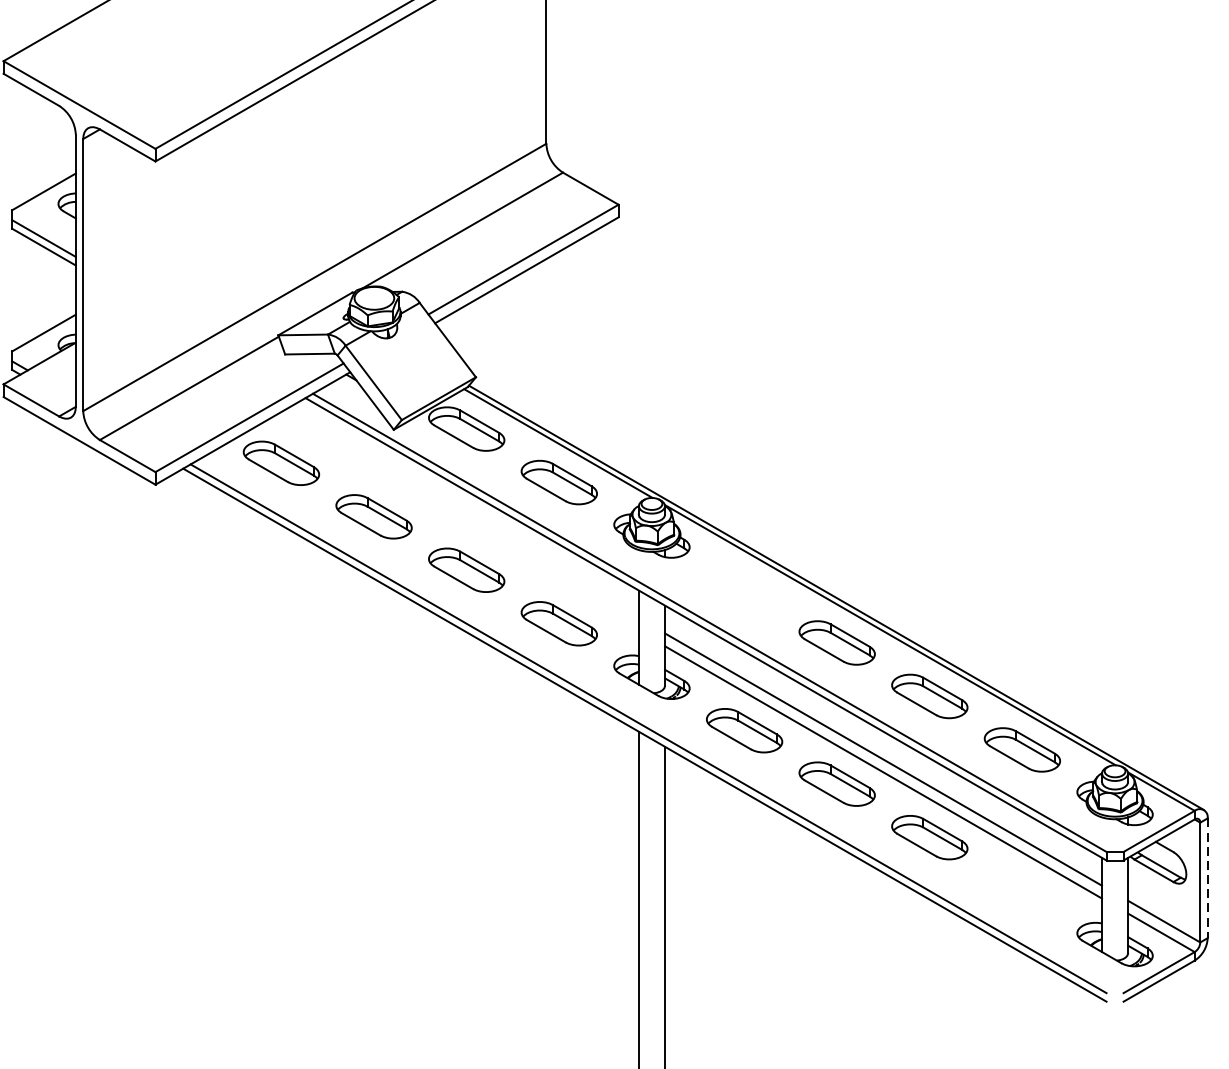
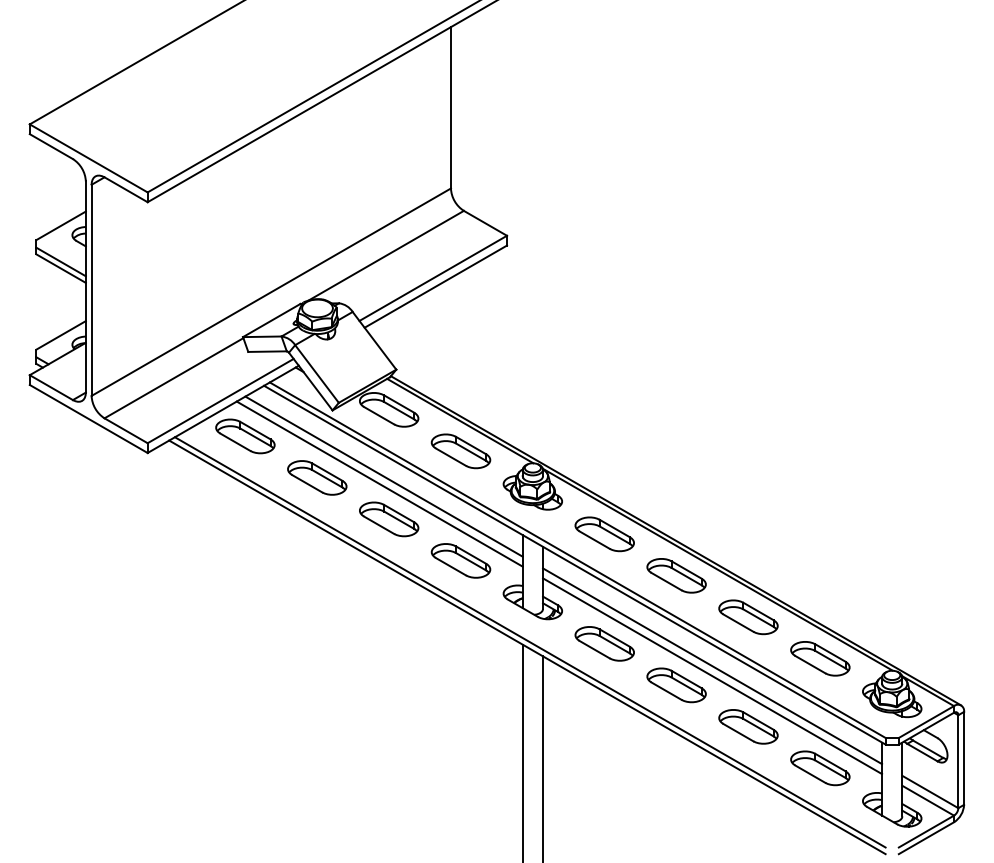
line: (459, 514) -> (383, 476), added
line: (454, 524) -> (379, 483), added
part: (744, 589) -> (604, 534), added
line: (1208, 878) -> (964, 758), dashed -> solid
part: (1022, 891) -> (820, 768), added

